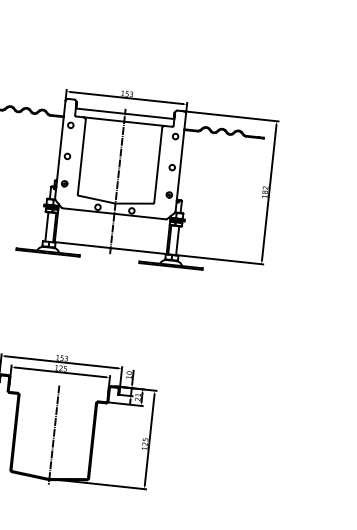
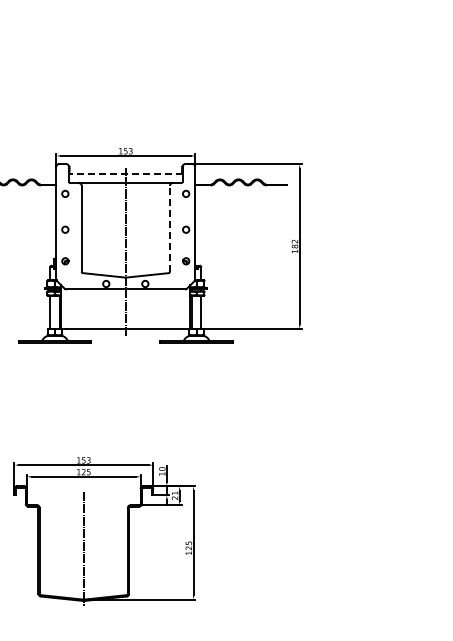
line: (124, 114) -> (125, 174), solid -> dashed
line: (157, 164) -> (169, 228), solid -> dashed

